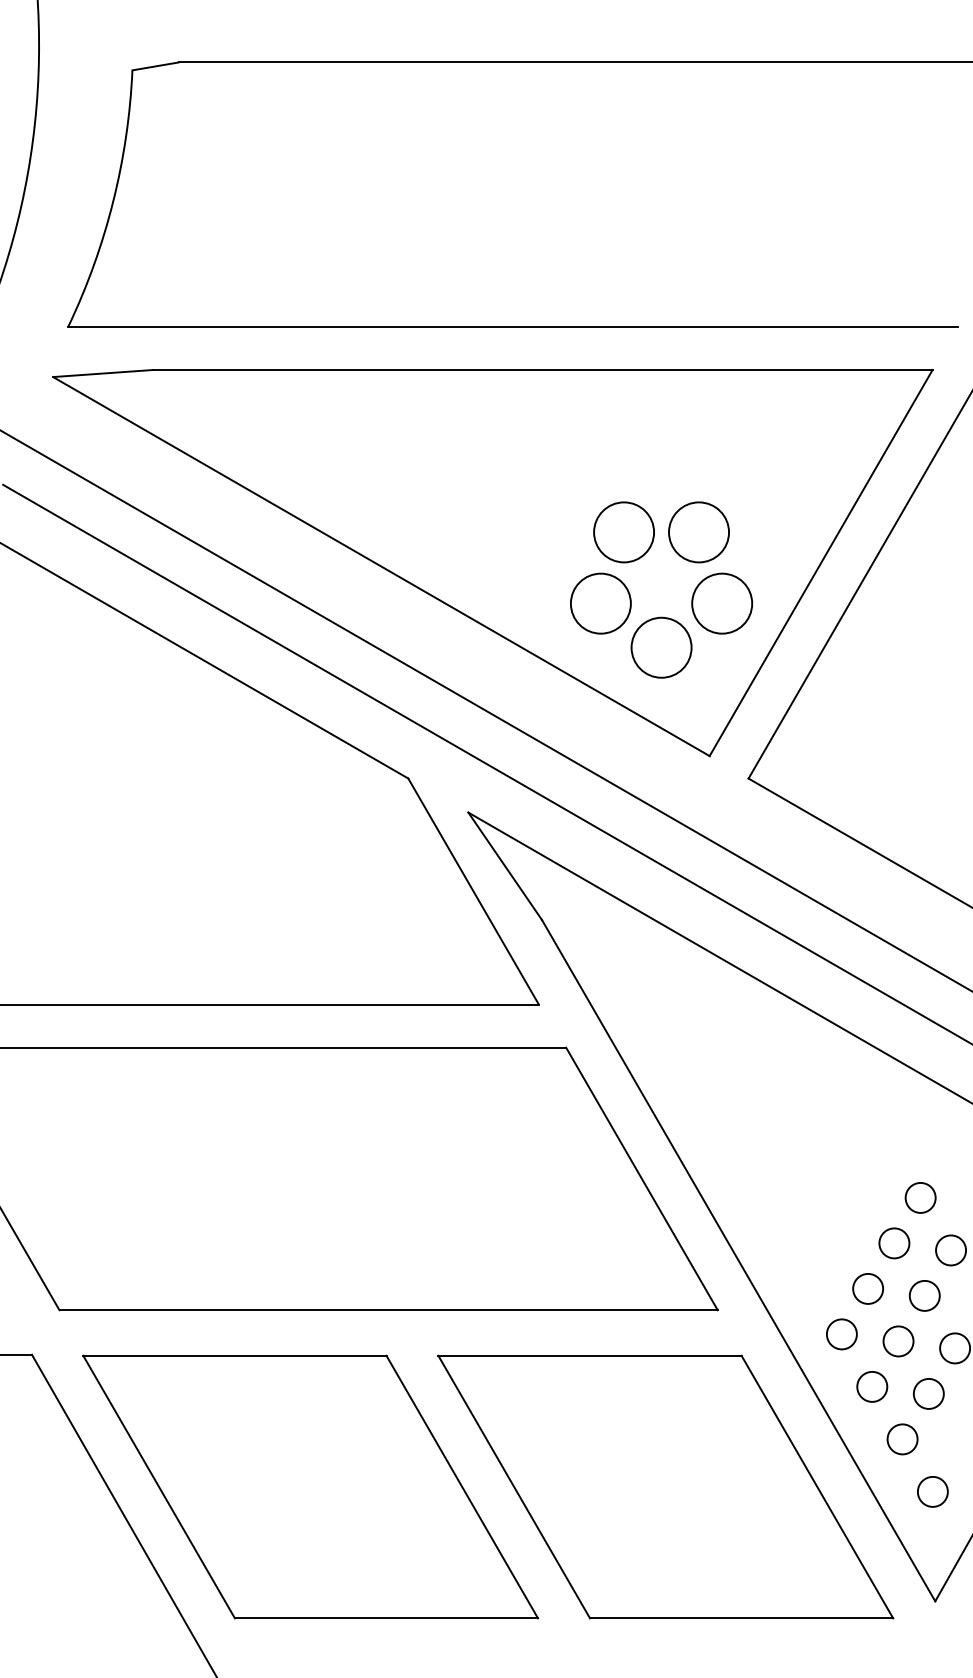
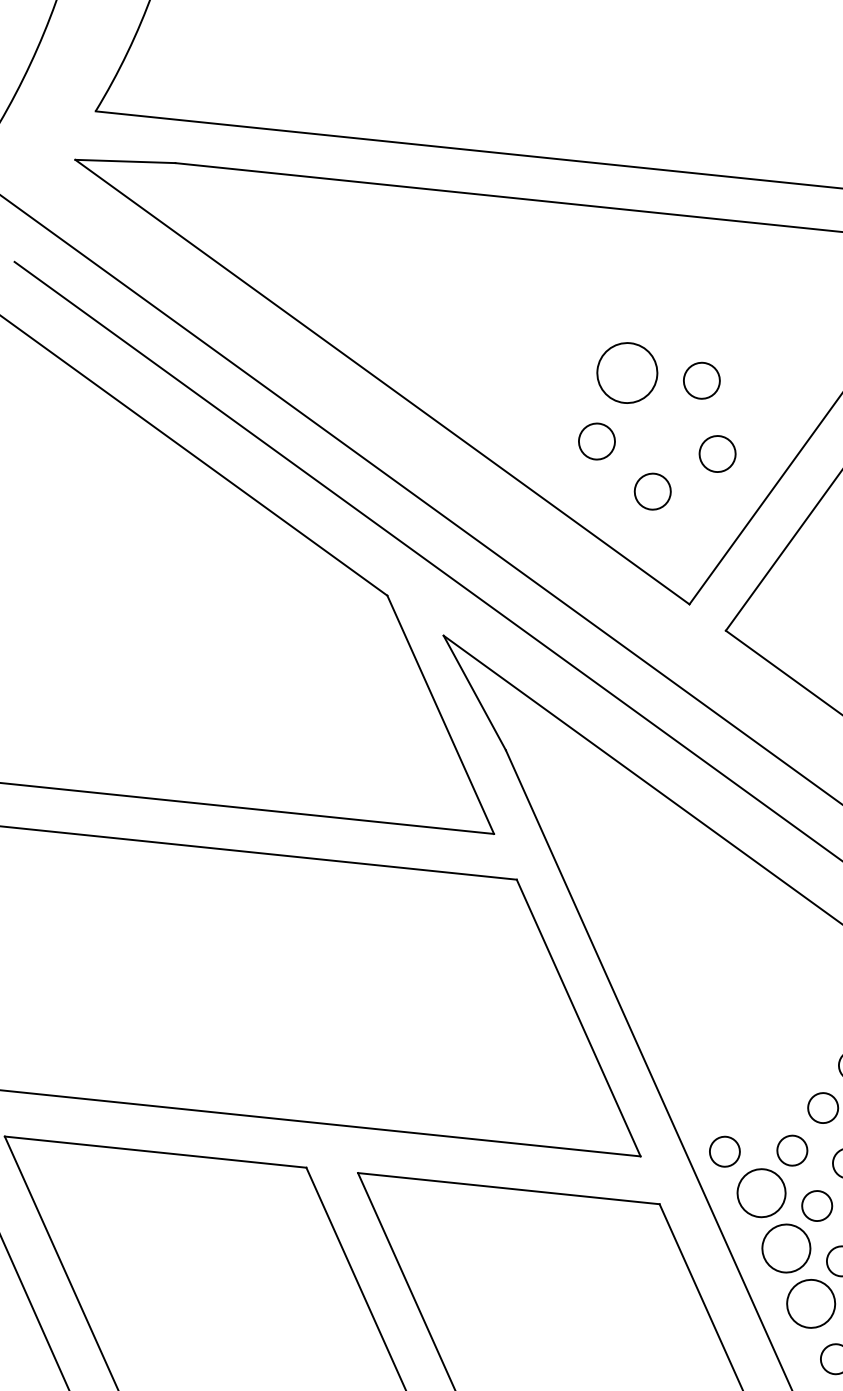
circle: (698, 532) -> (701, 380), size x0.6
circle: (600, 603) -> (596, 441), size x0.6
circle: (722, 603) -> (717, 453), size x0.6
circle: (661, 647) -> (652, 491), size x0.6
circle: (800, 1296) -> (724, 1151), added
circle: (841, 1334) -> (761, 1193), size x1.6
circle: (872, 1386) -> (786, 1248), size x1.6
circle: (902, 1439) -> (811, 1303), size x1.6

